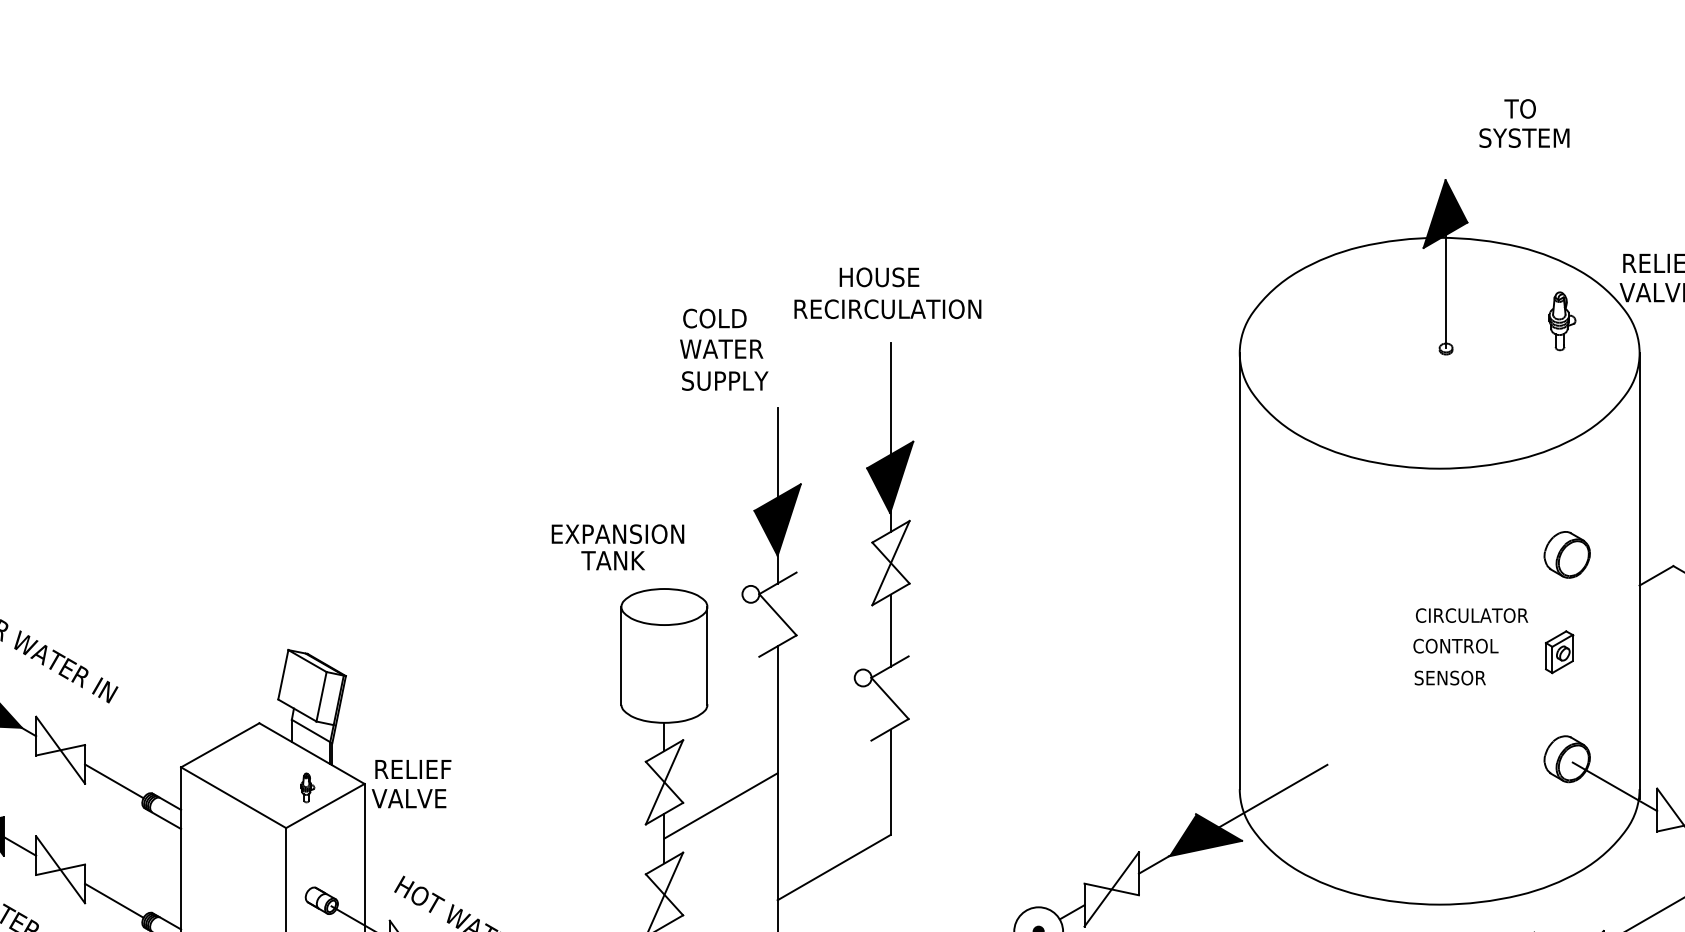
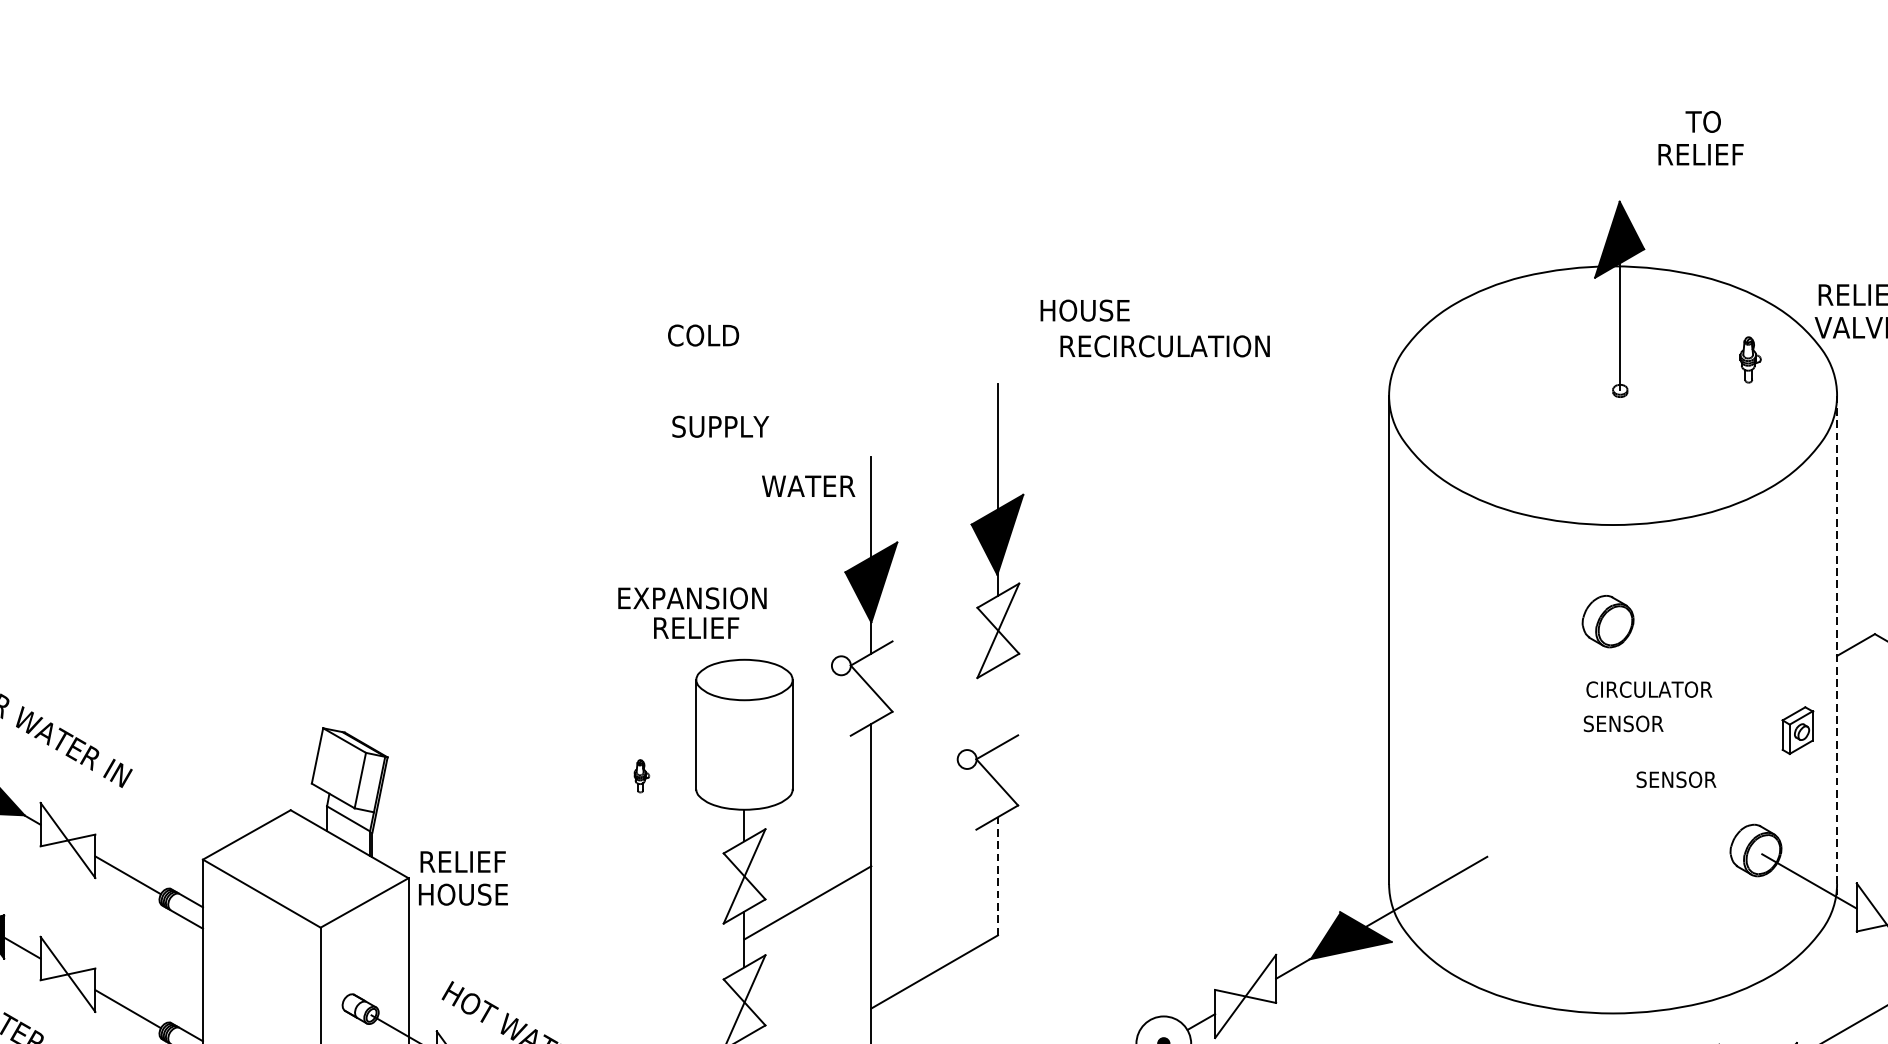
text: (1524, 137) -> (1708, 153), SYSTEM -> RELIEF
text: (879, 277) -> (1085, 310), moved
text: (887, 309) -> (1164, 346), moved
text: (714, 318) -> (703, 335), moved
part: (1562, 321) -> (1750, 360), size x0.7
text: (721, 348) -> (808, 485), moved
text: (725, 380) -> (721, 426), moved
part: (1566, 554) -> (1607, 621), moved
text: (620, 560) -> (695, 627), TANK -> RELIEF
line: (1639, 576) -> (1836, 645), solid -> dashed
line: (890, 630) -> (997, 706), removed
text: (1455, 645) -> (1630, 723), CONTROL -> SENSOR
part: (1559, 652) -> (1797, 730), moved
text: (1449, 677) -> (1675, 779), moved
line: (890, 782) -> (997, 876), solid -> dashed
part: (307, 787) -> (641, 775), moved
text: (412, 798) -> (462, 894), VALVE -> HOUSE

